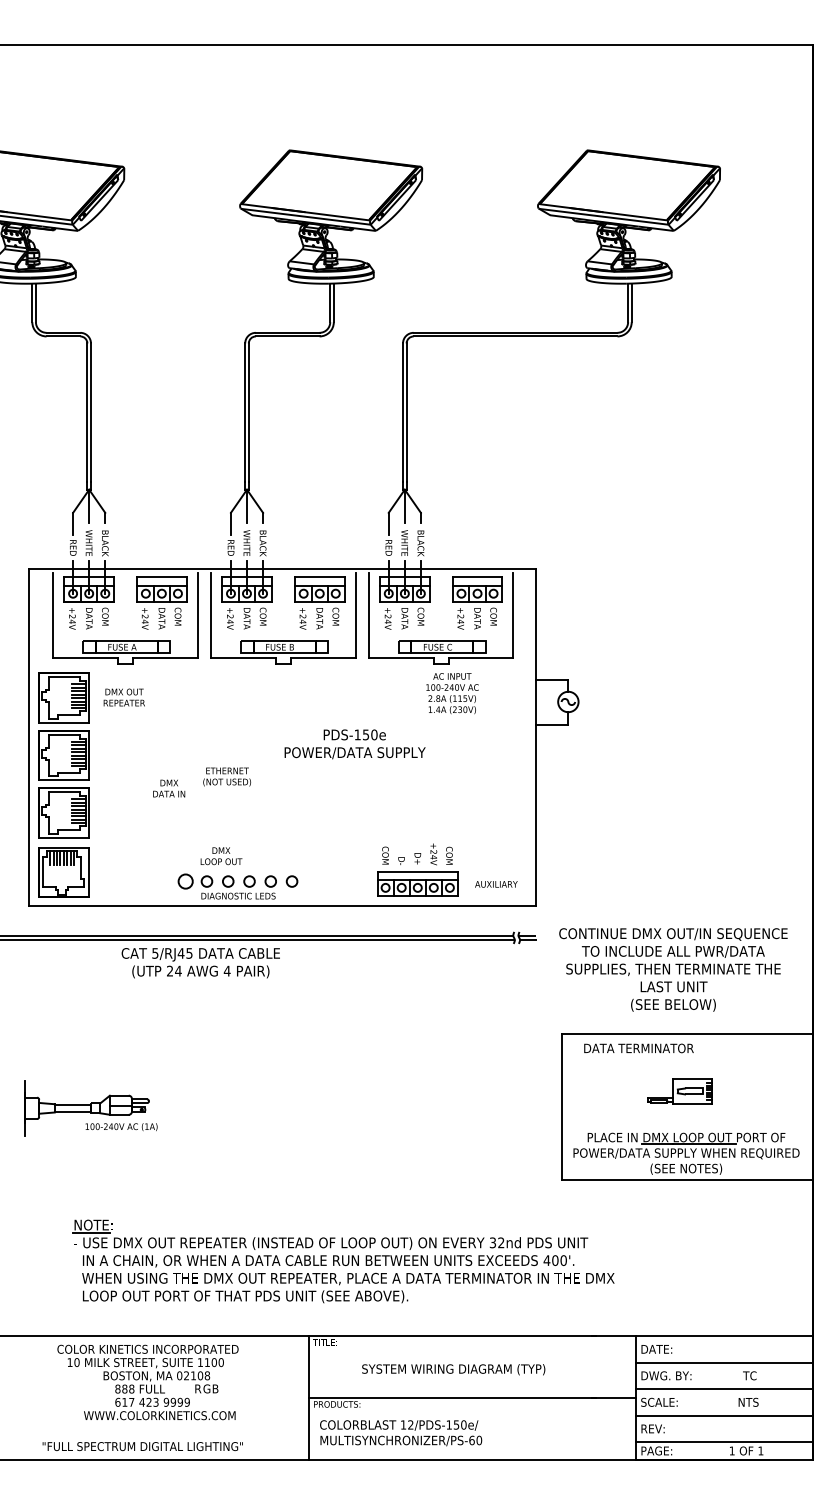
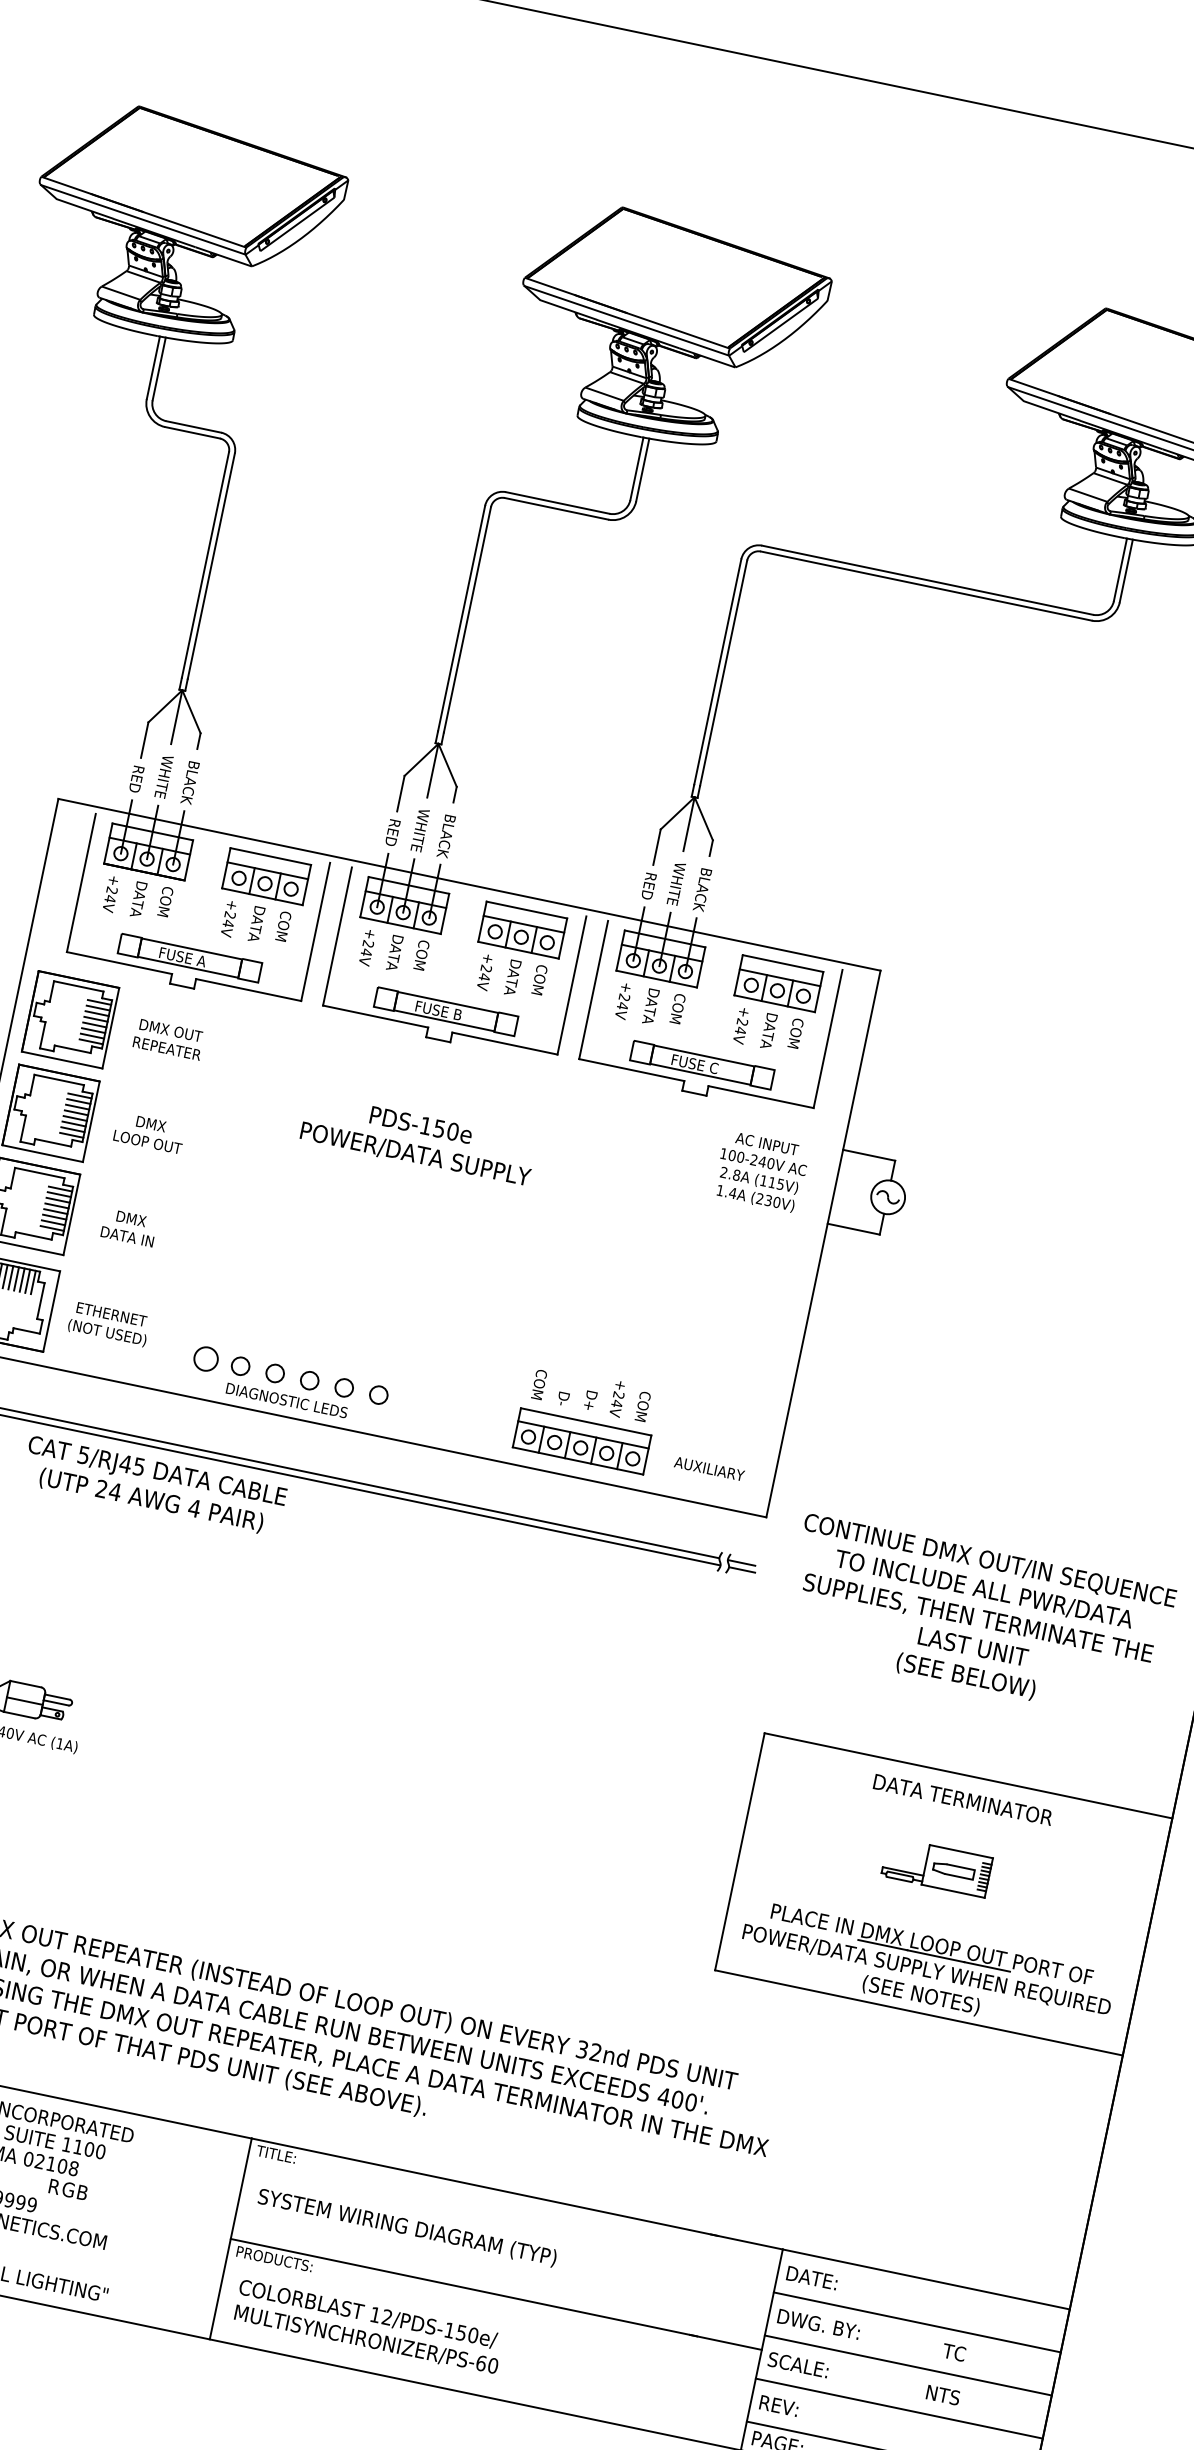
text: (452, 693) -> (761, 1171), moved
text: (354, 744) -> (417, 1140), moved
text: (226, 776) -> (108, 1323), moved
text: (169, 788) -> (129, 1227), moved
text: (221, 856) -> (149, 1133), moved
text: (200, 963) -> (153, 1486), moved
text: (673, 969) -> (978, 1618), moved
text: (638, 1048) -> (962, 1799), moved
text: (453, 1369) -> (407, 2227), moved

